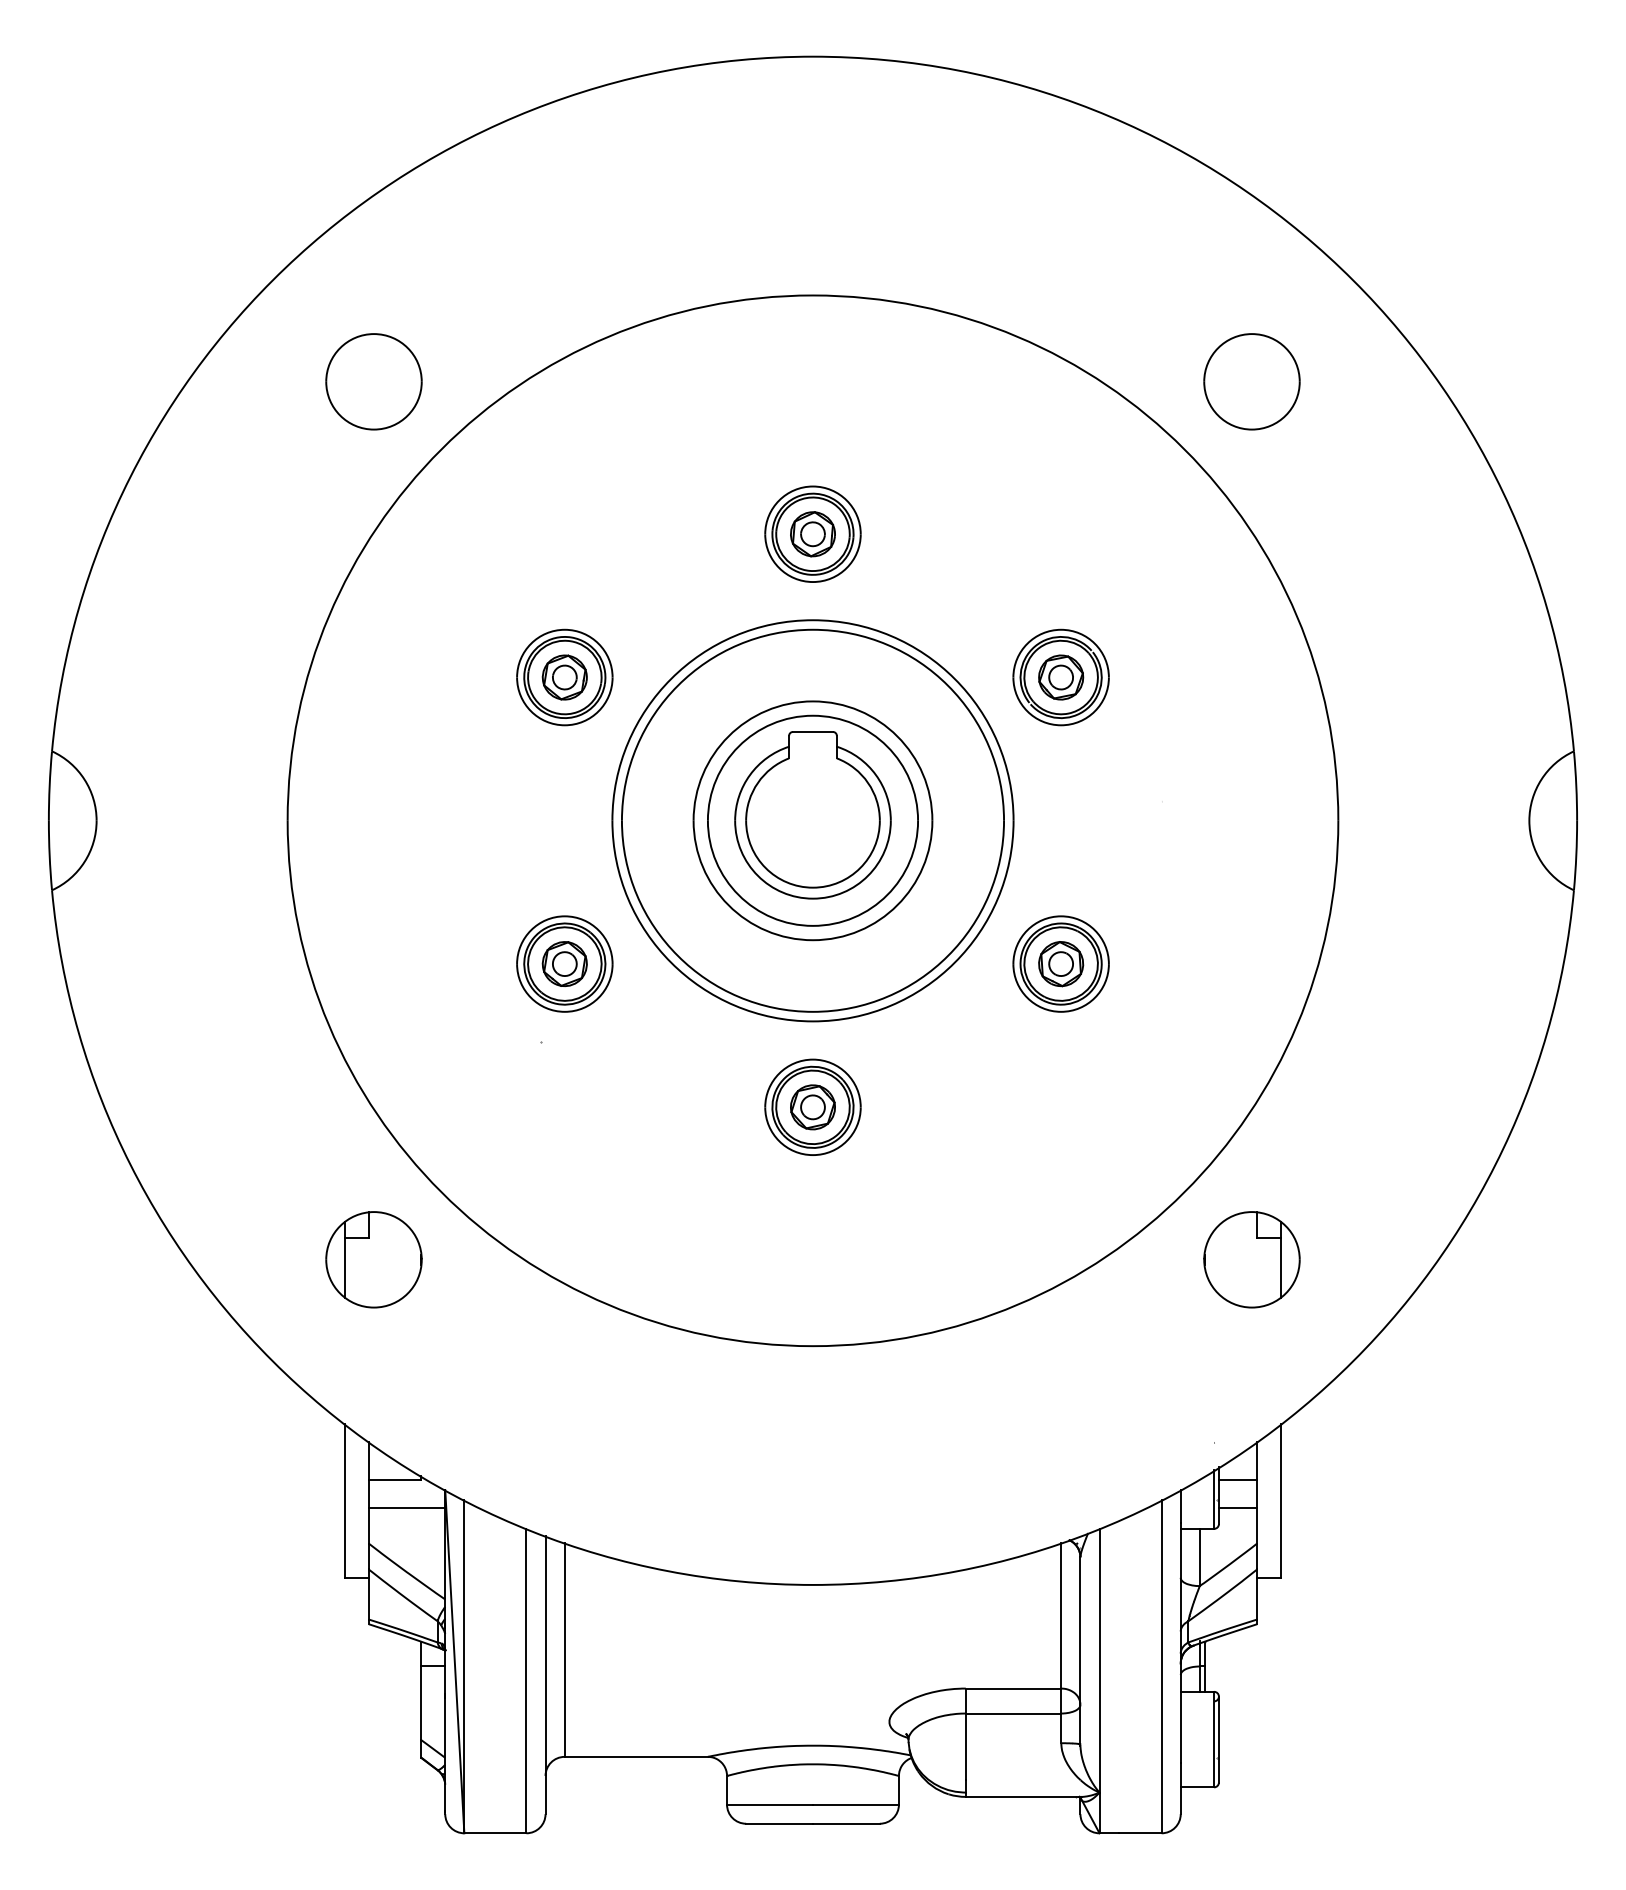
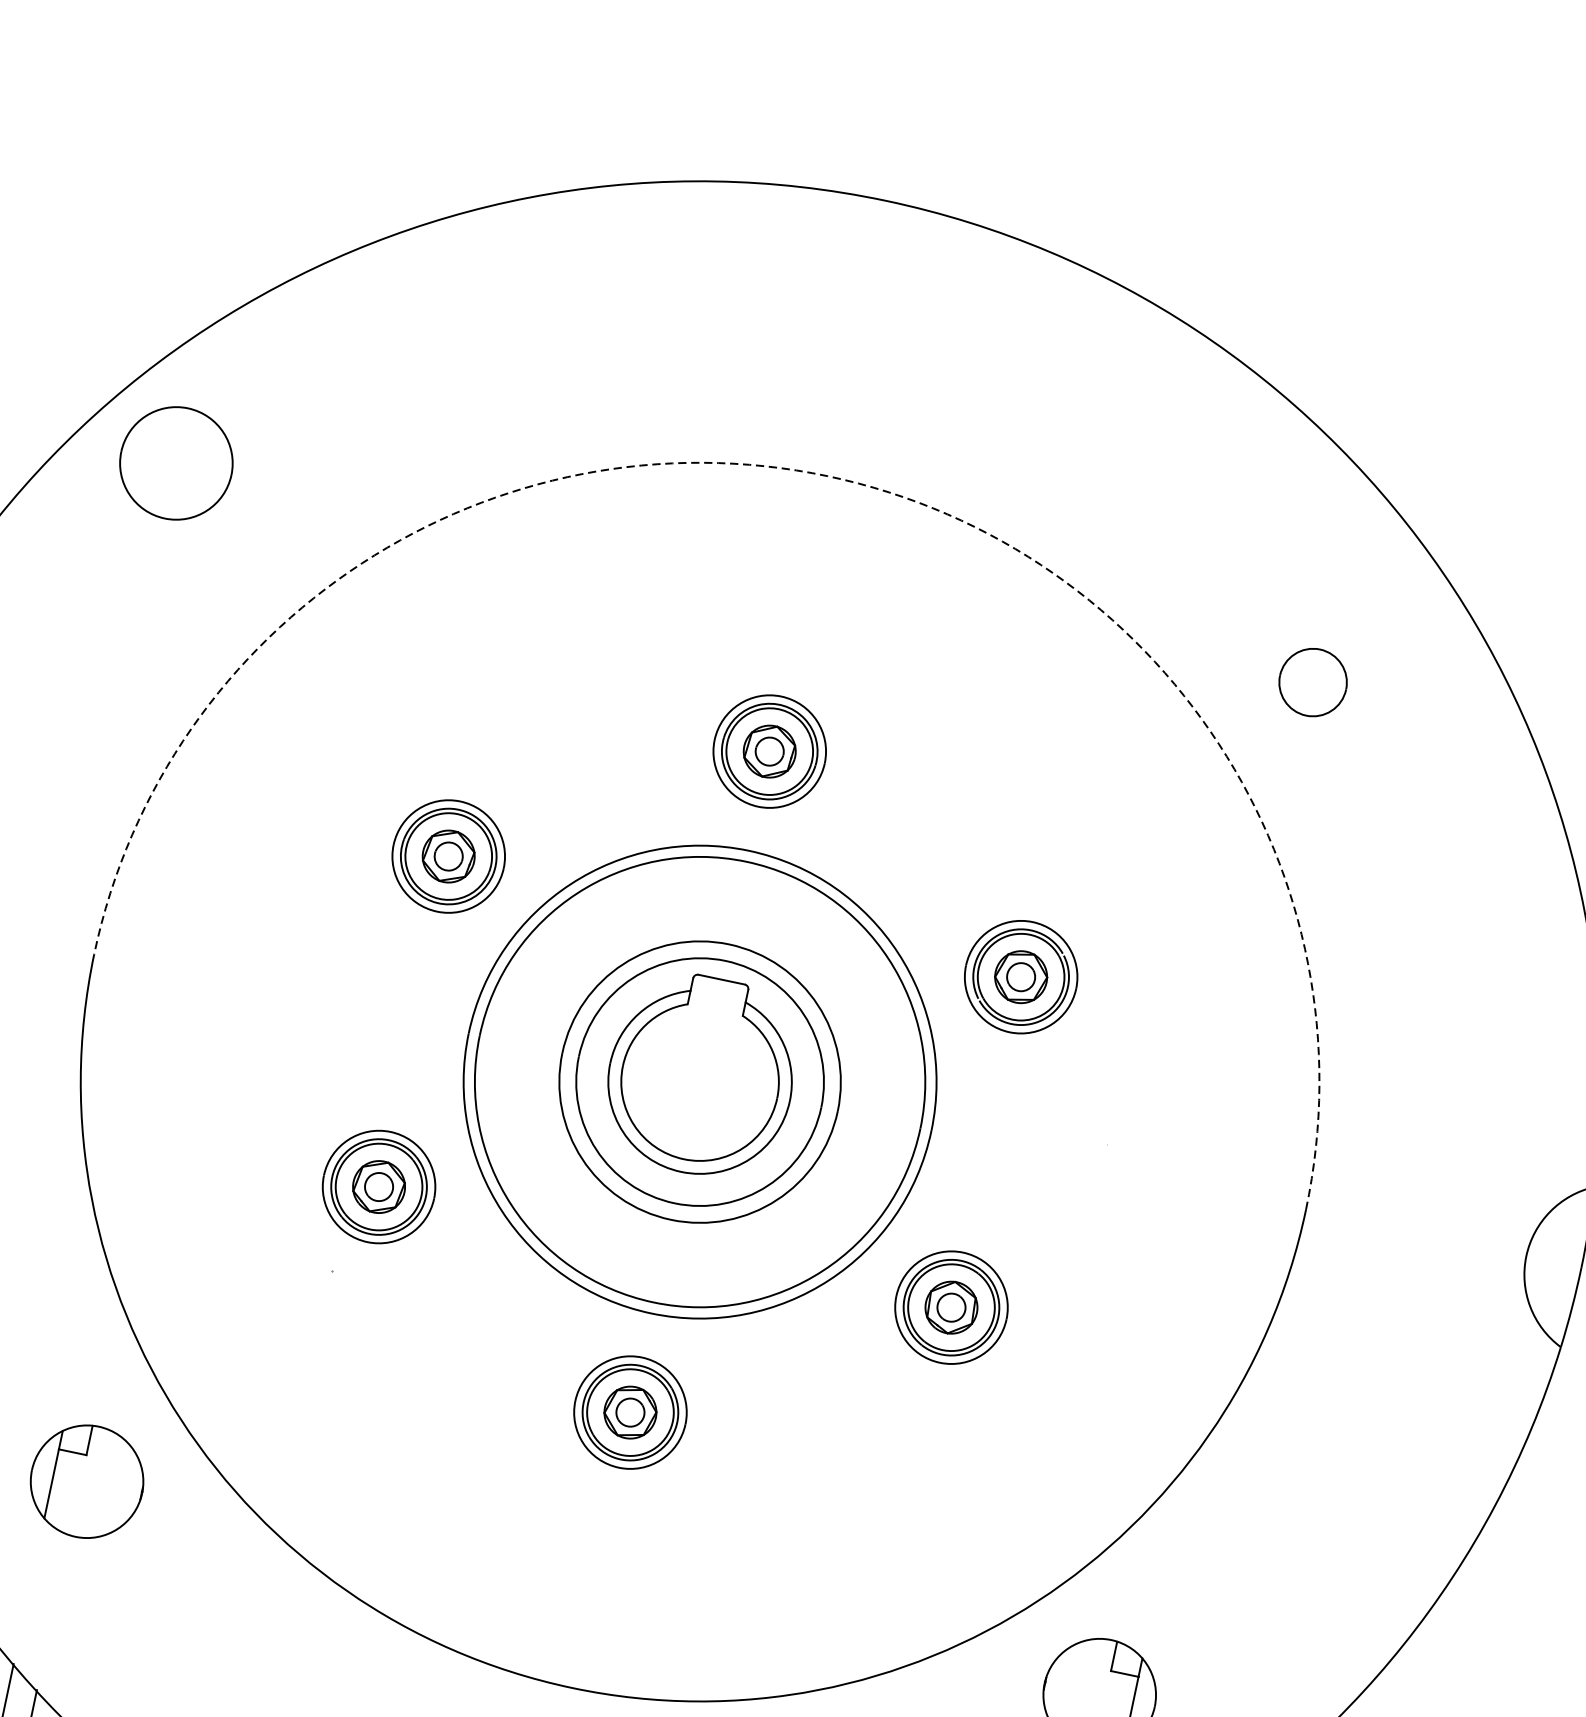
arc: (812, 295) -> (827, 476), solid -> dashed
part: (373, 381) -> (175, 462), moved
part: (1251, 381) -> (1312, 682), size x0.6

